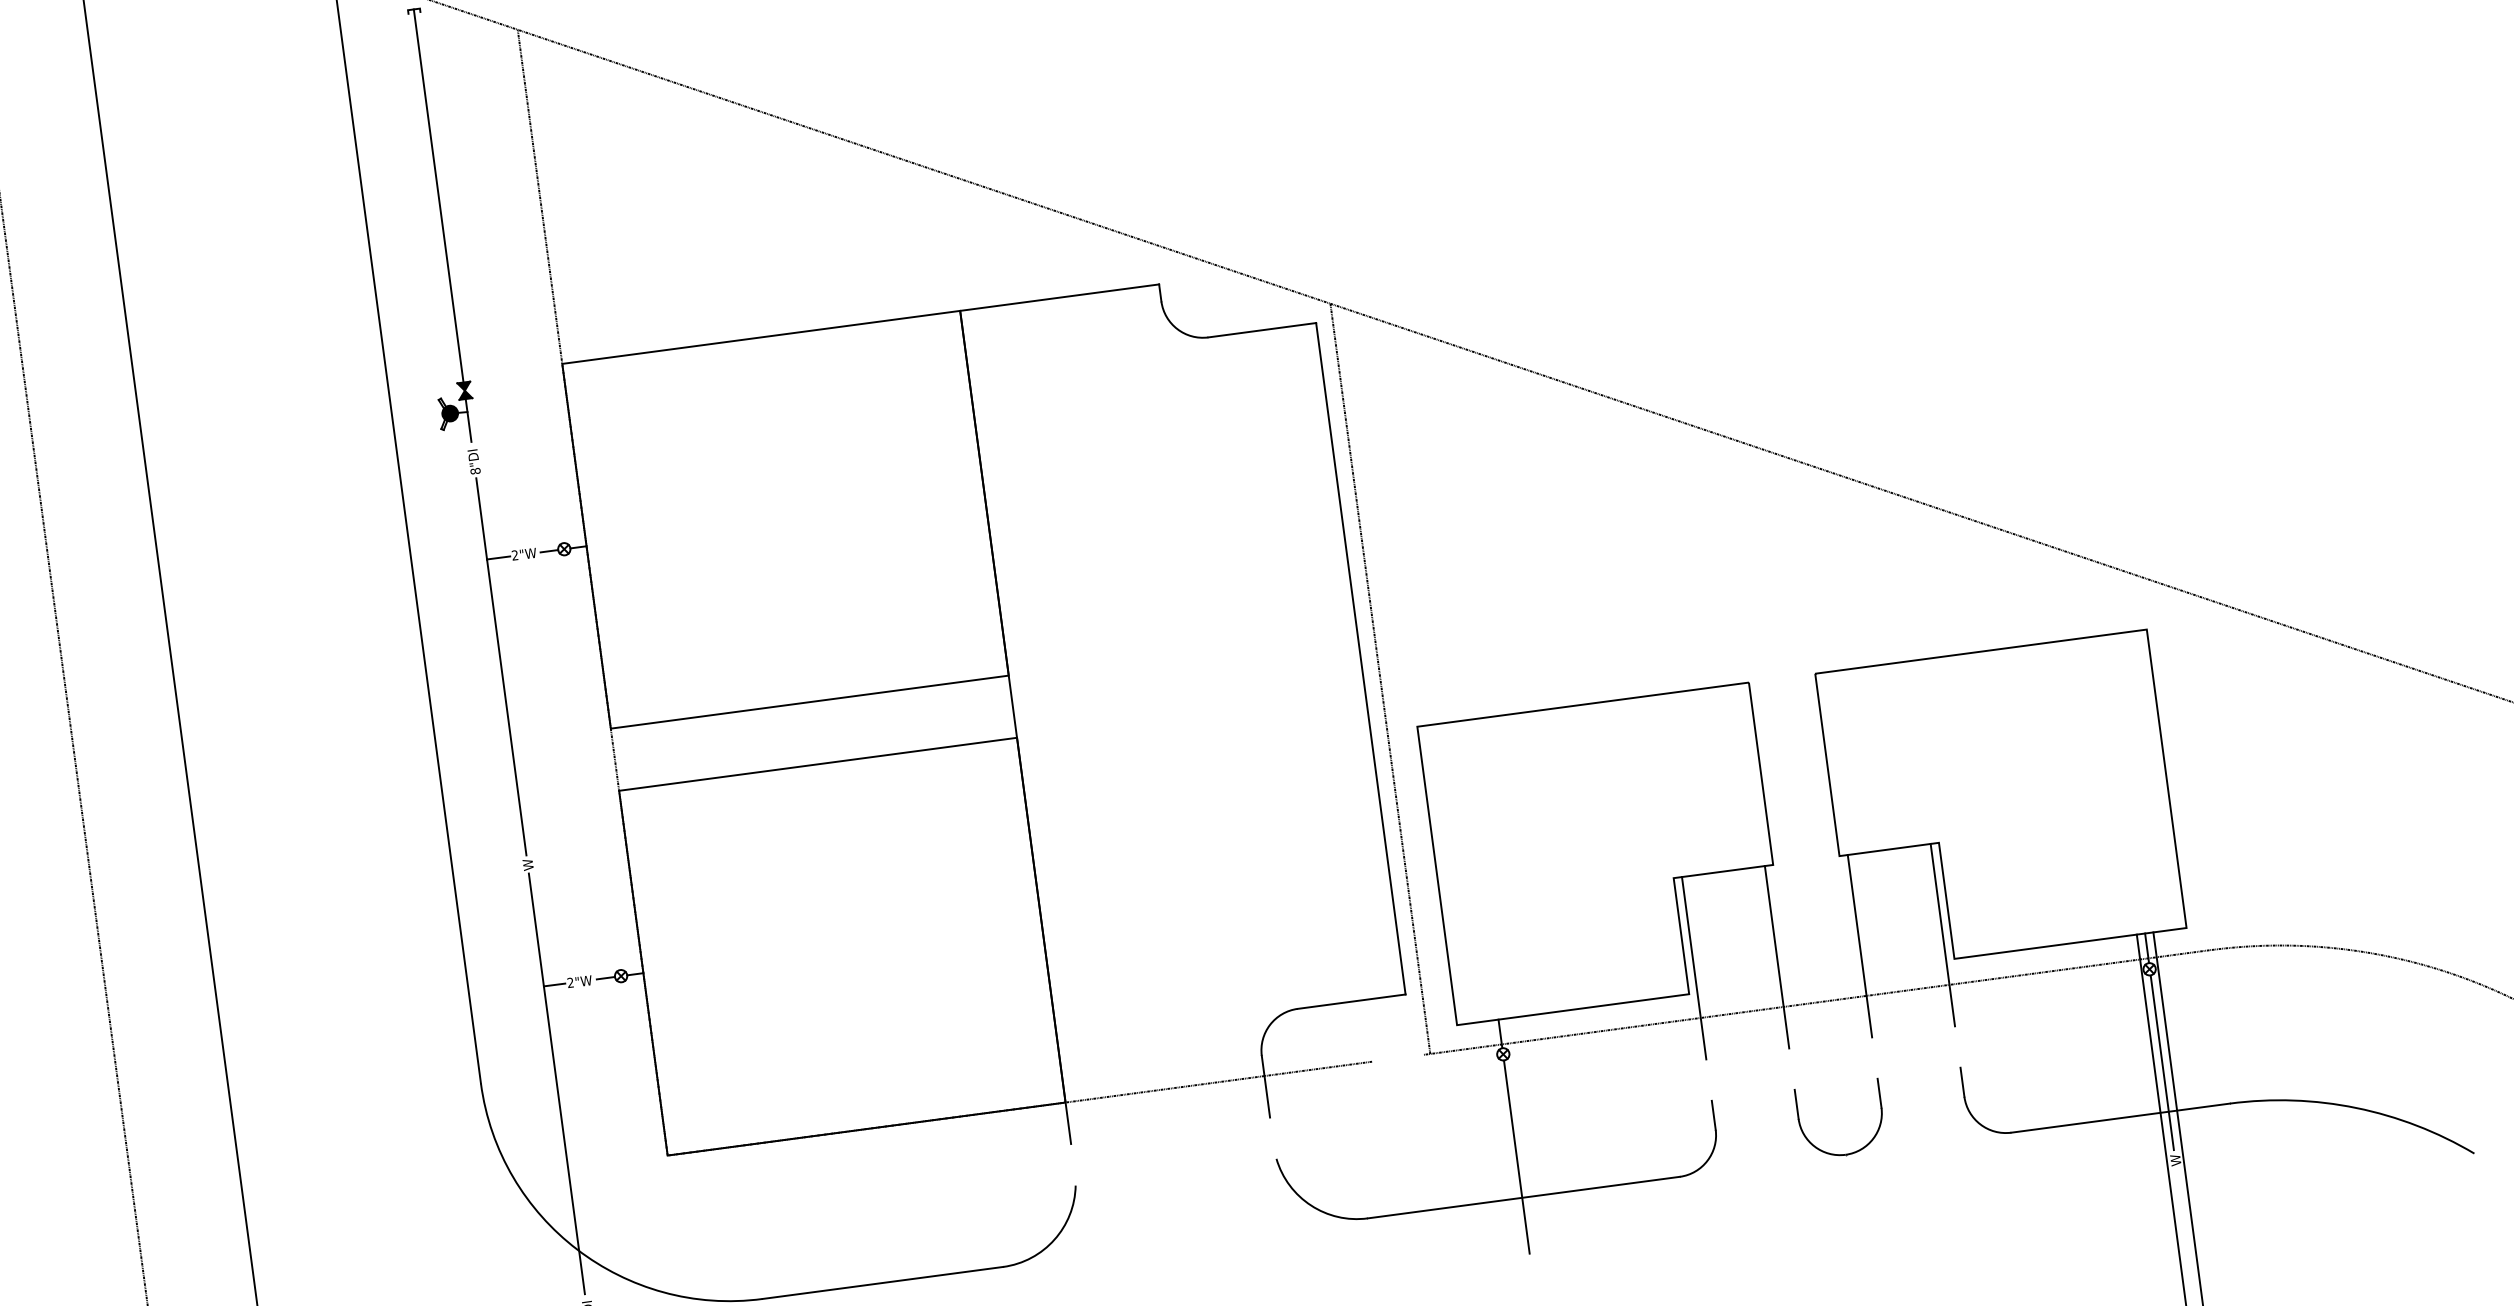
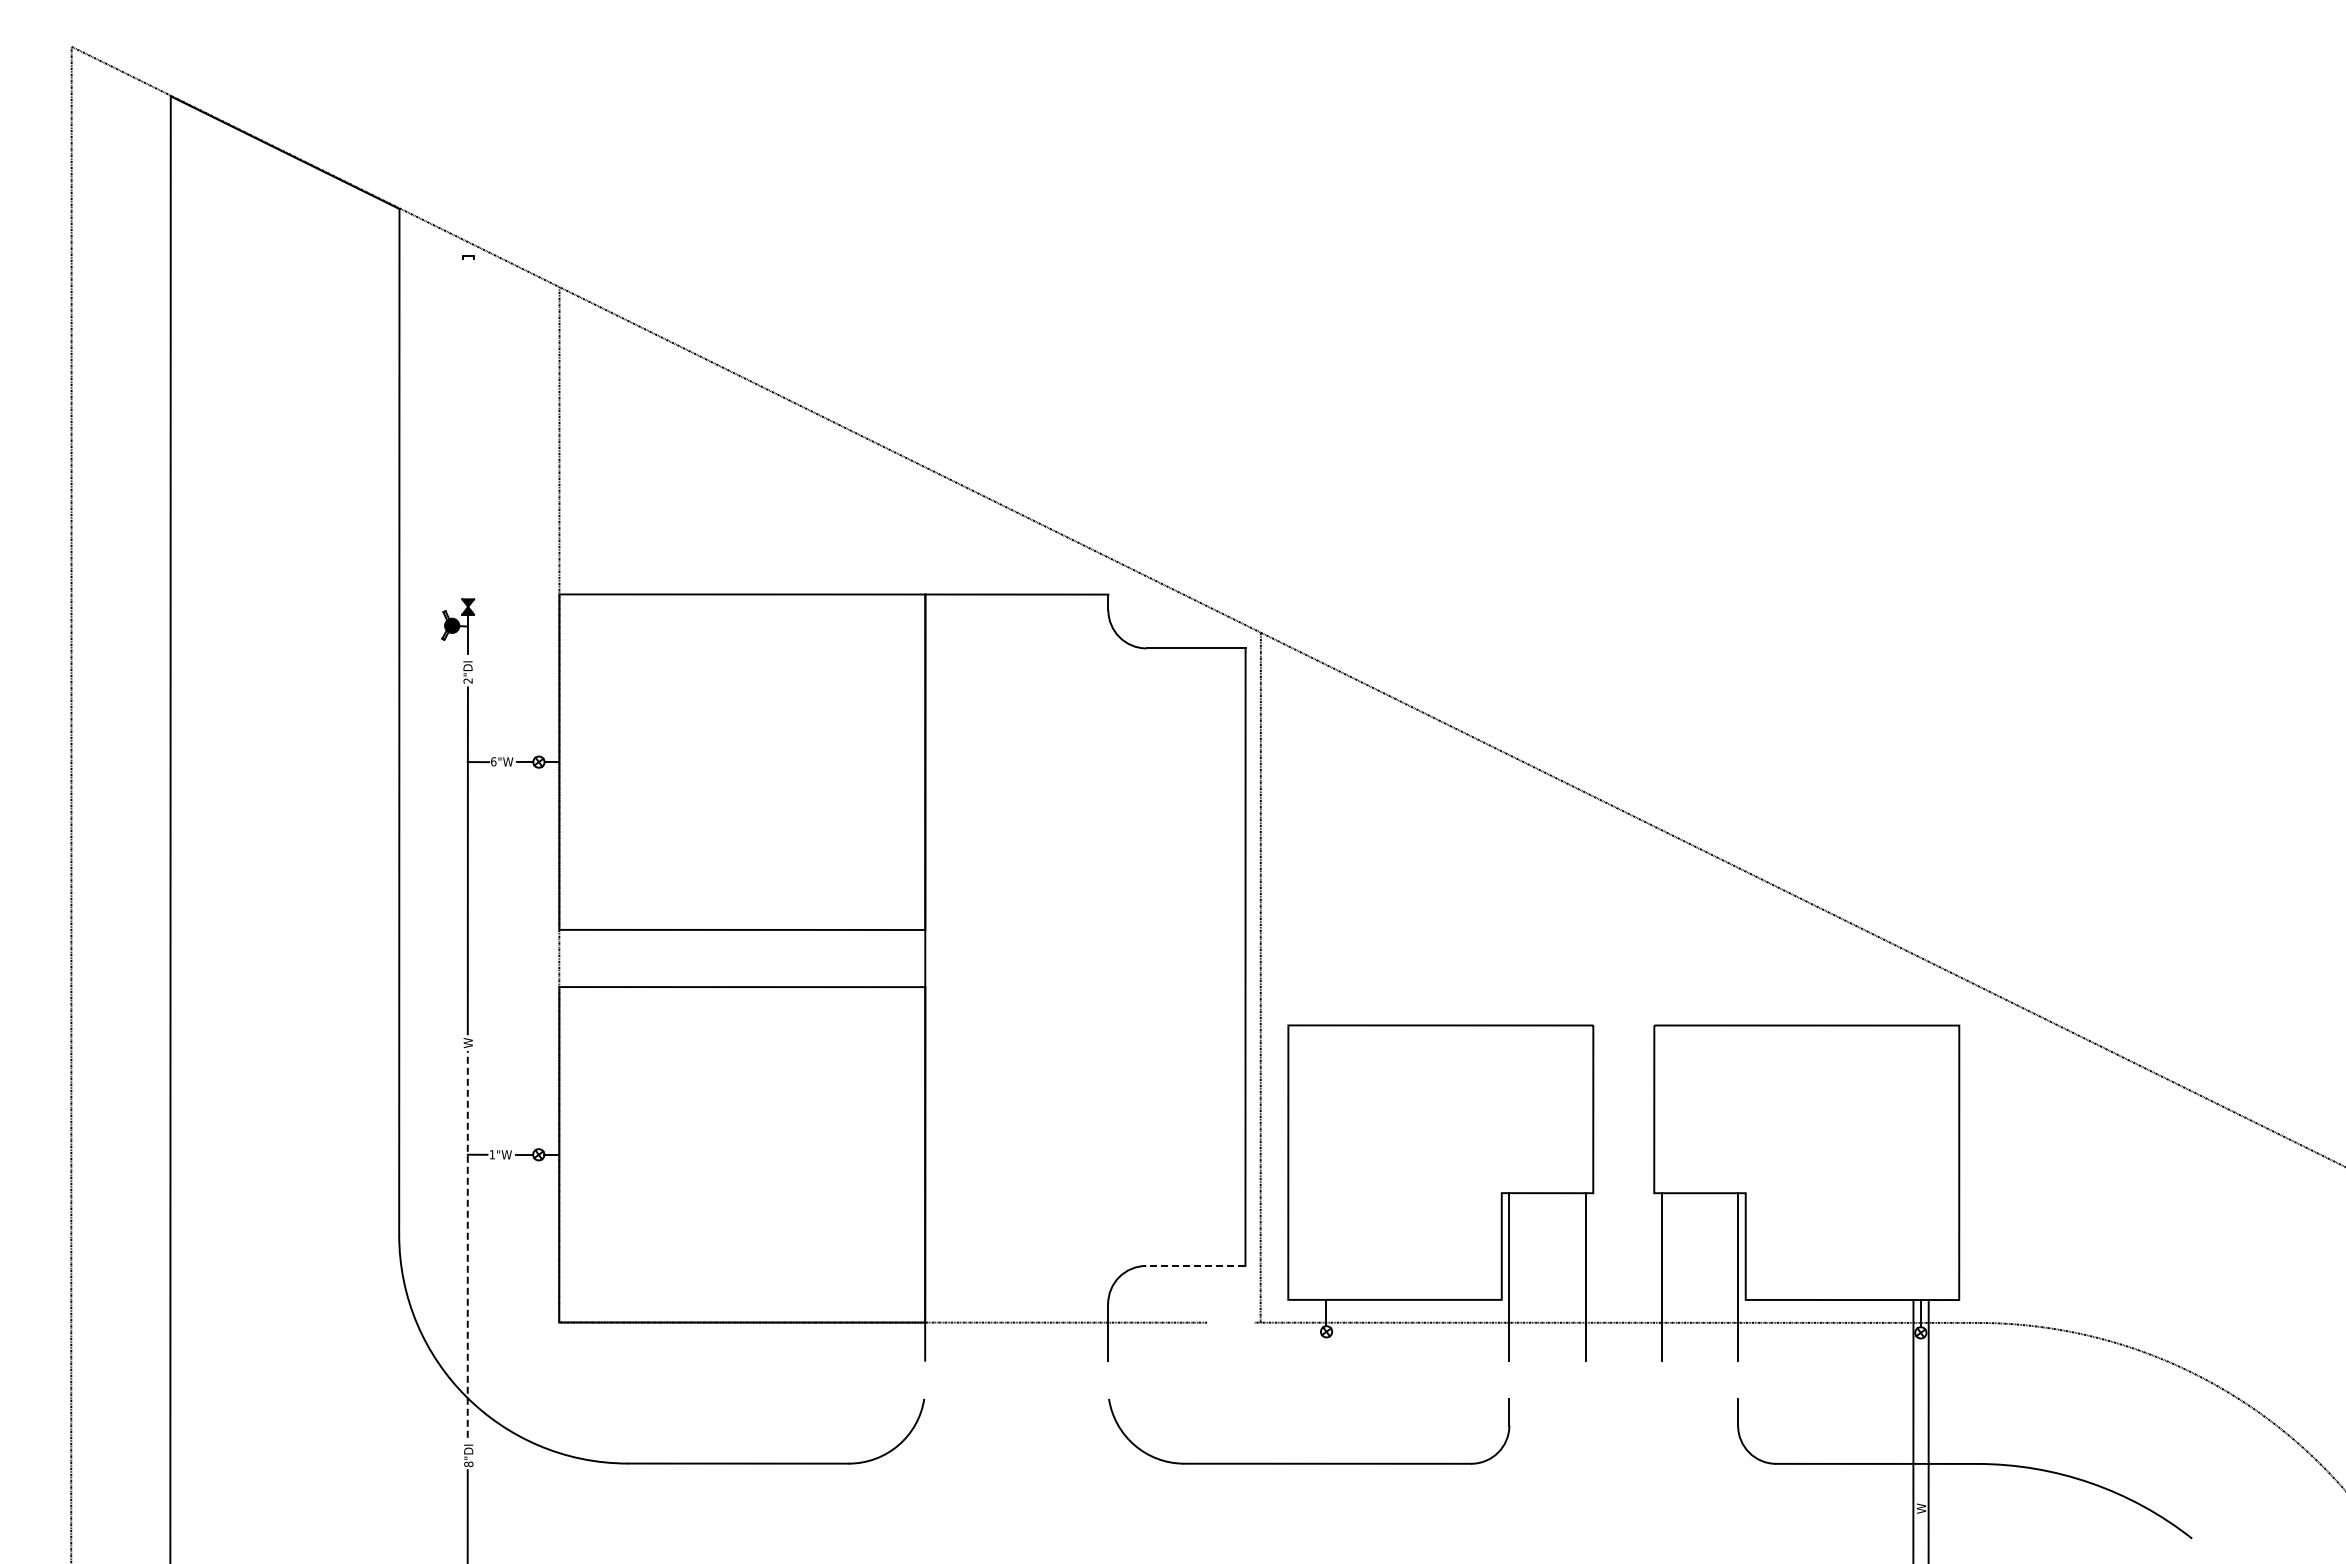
line: (438, 195) -> (467, 427), removed
text: (474, 470) -> (467, 680), 8"DI -> 2"DI
text: (514, 555) -> (493, 761), 2"W -> 6"W
text: (569, 982) -> (491, 1154), 2"W -> 1"W
line: (1351, 1001) -> (1195, 1265), solid -> dashed
line: (2162, 1063) -> (1921, 1419), removed
line: (556, 1082) -> (467, 1243), solid -> dashed
part: (1842, 1153) -> (1621, 1462), removed
line: (1516, 1157) -> (1326, 1426), removed

